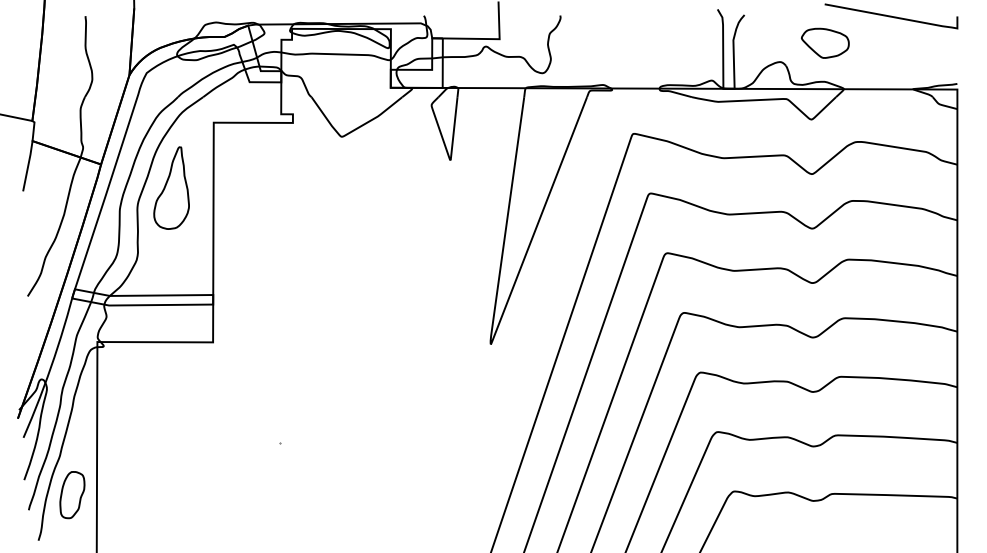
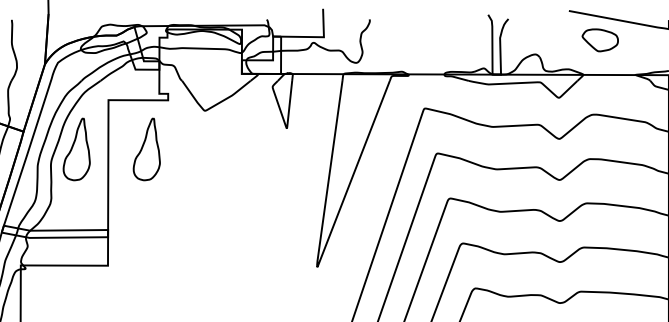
part: (825, 42) -> (600, 39), moved
part: (264, 187) -> (146, 148), added

